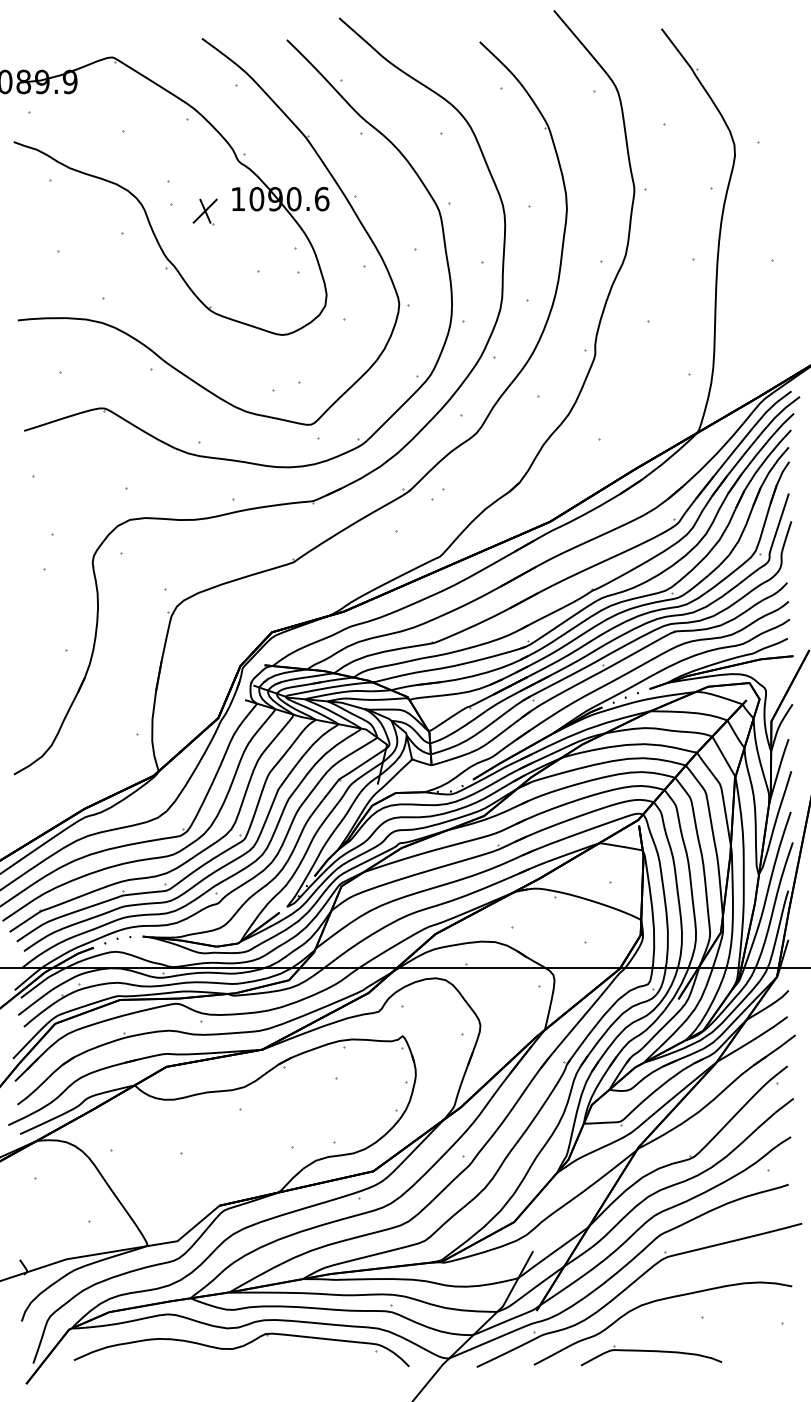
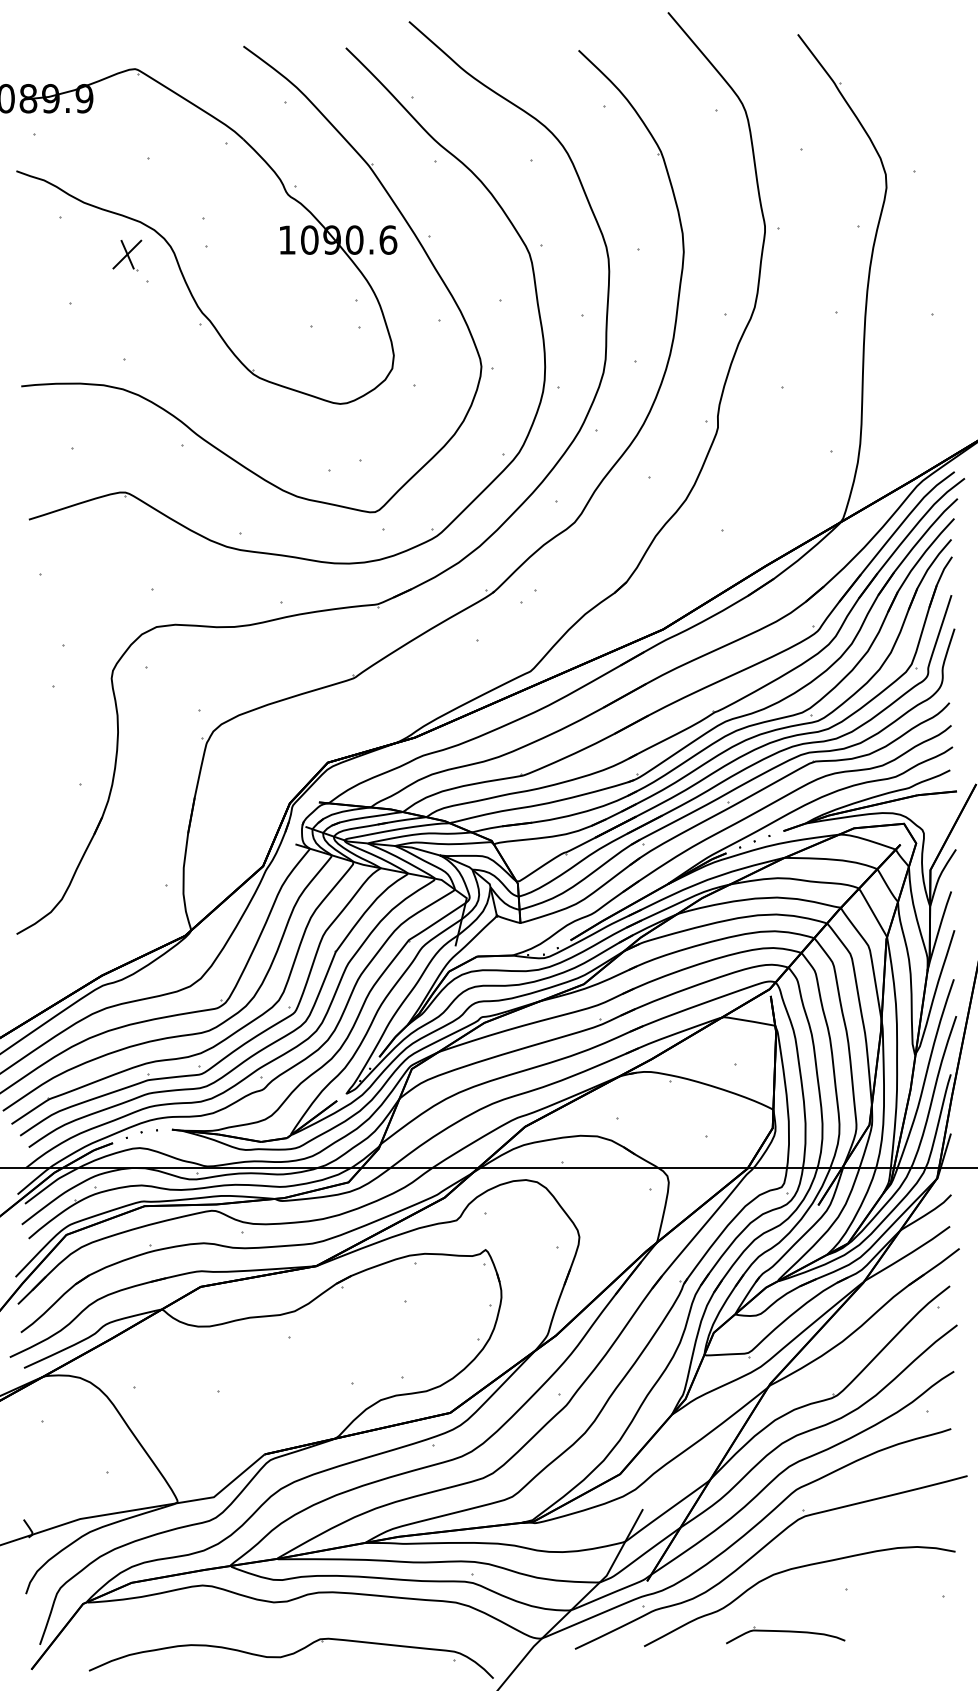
part: (205, 211) -> (127, 255), moved
part: (240, 1349) -> (290, 1657), moved
part: (651, 1355) -> (785, 1634), size x0.7

